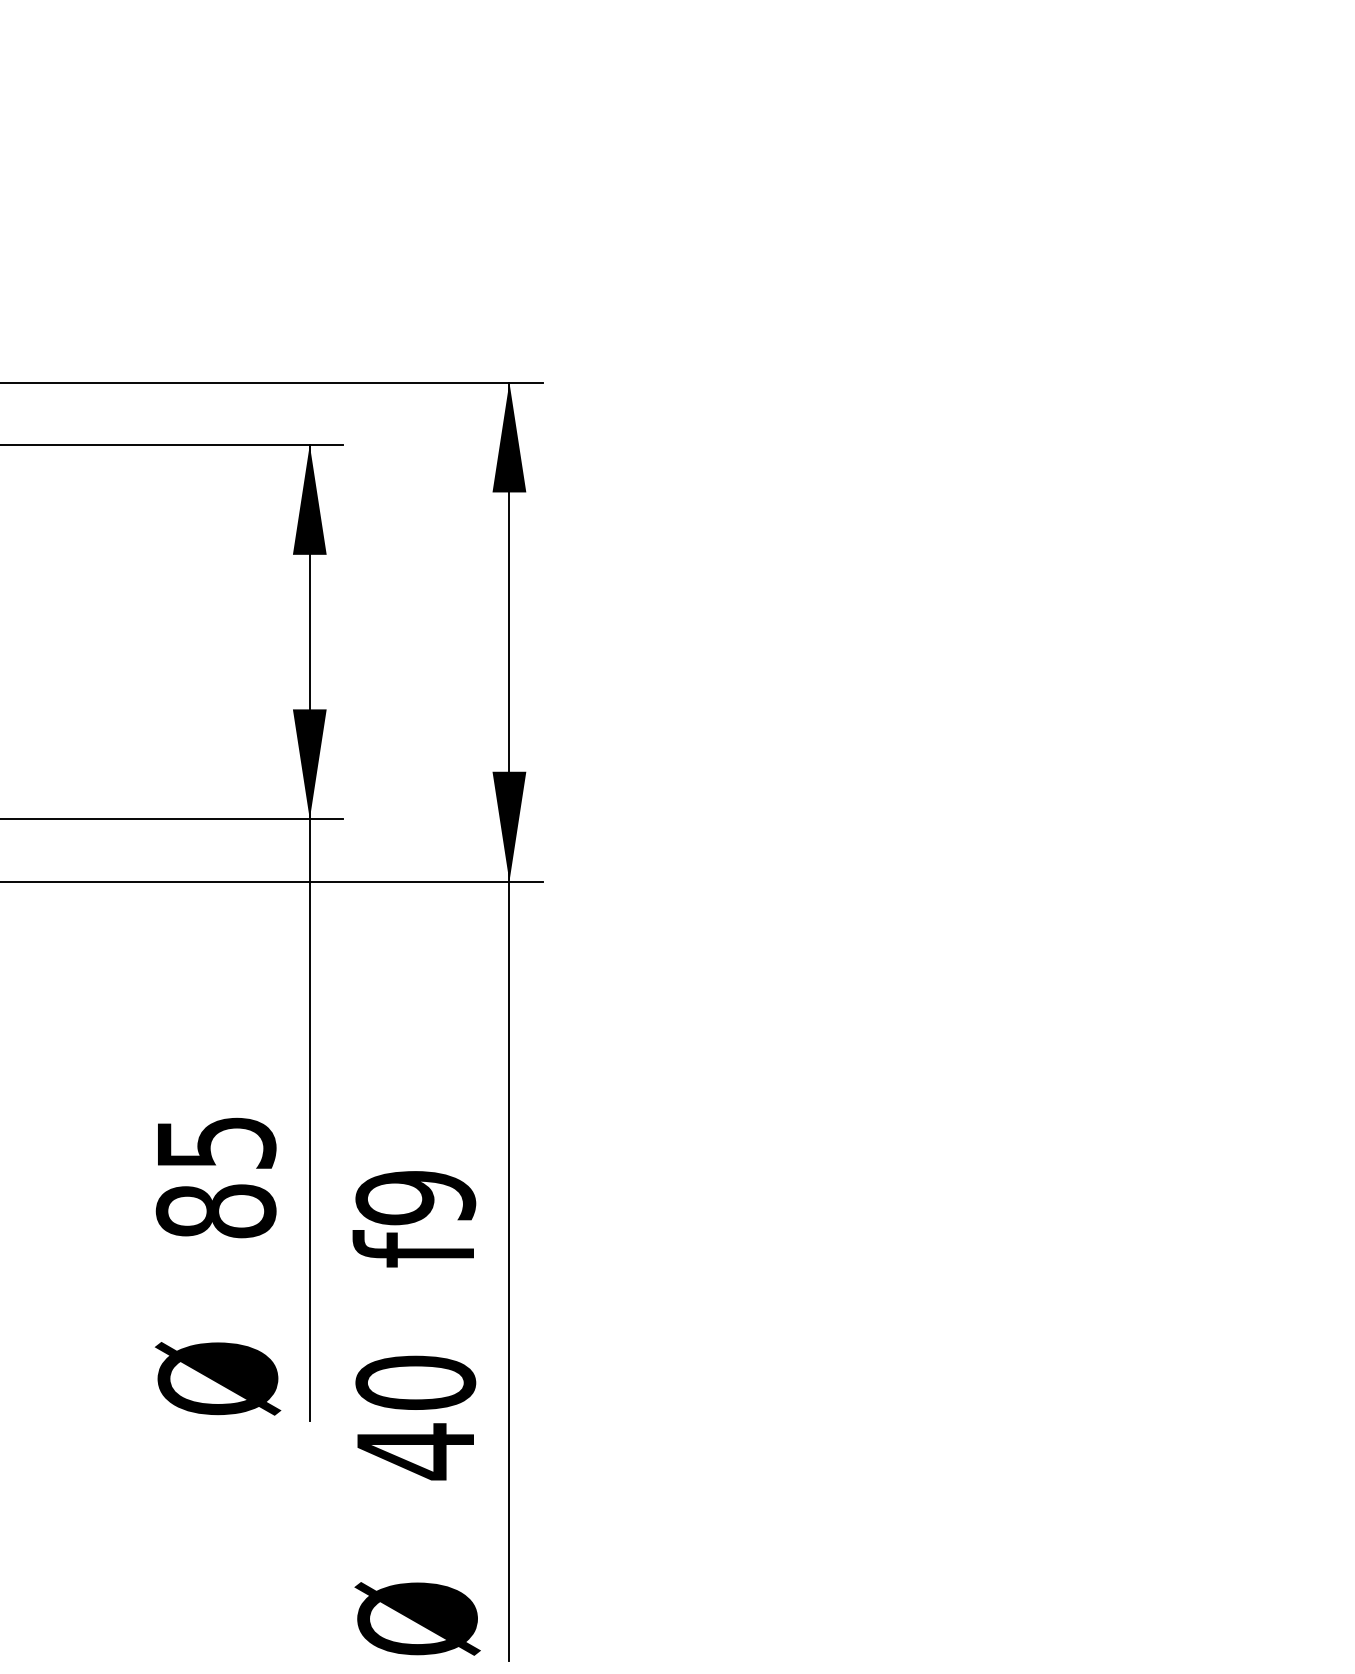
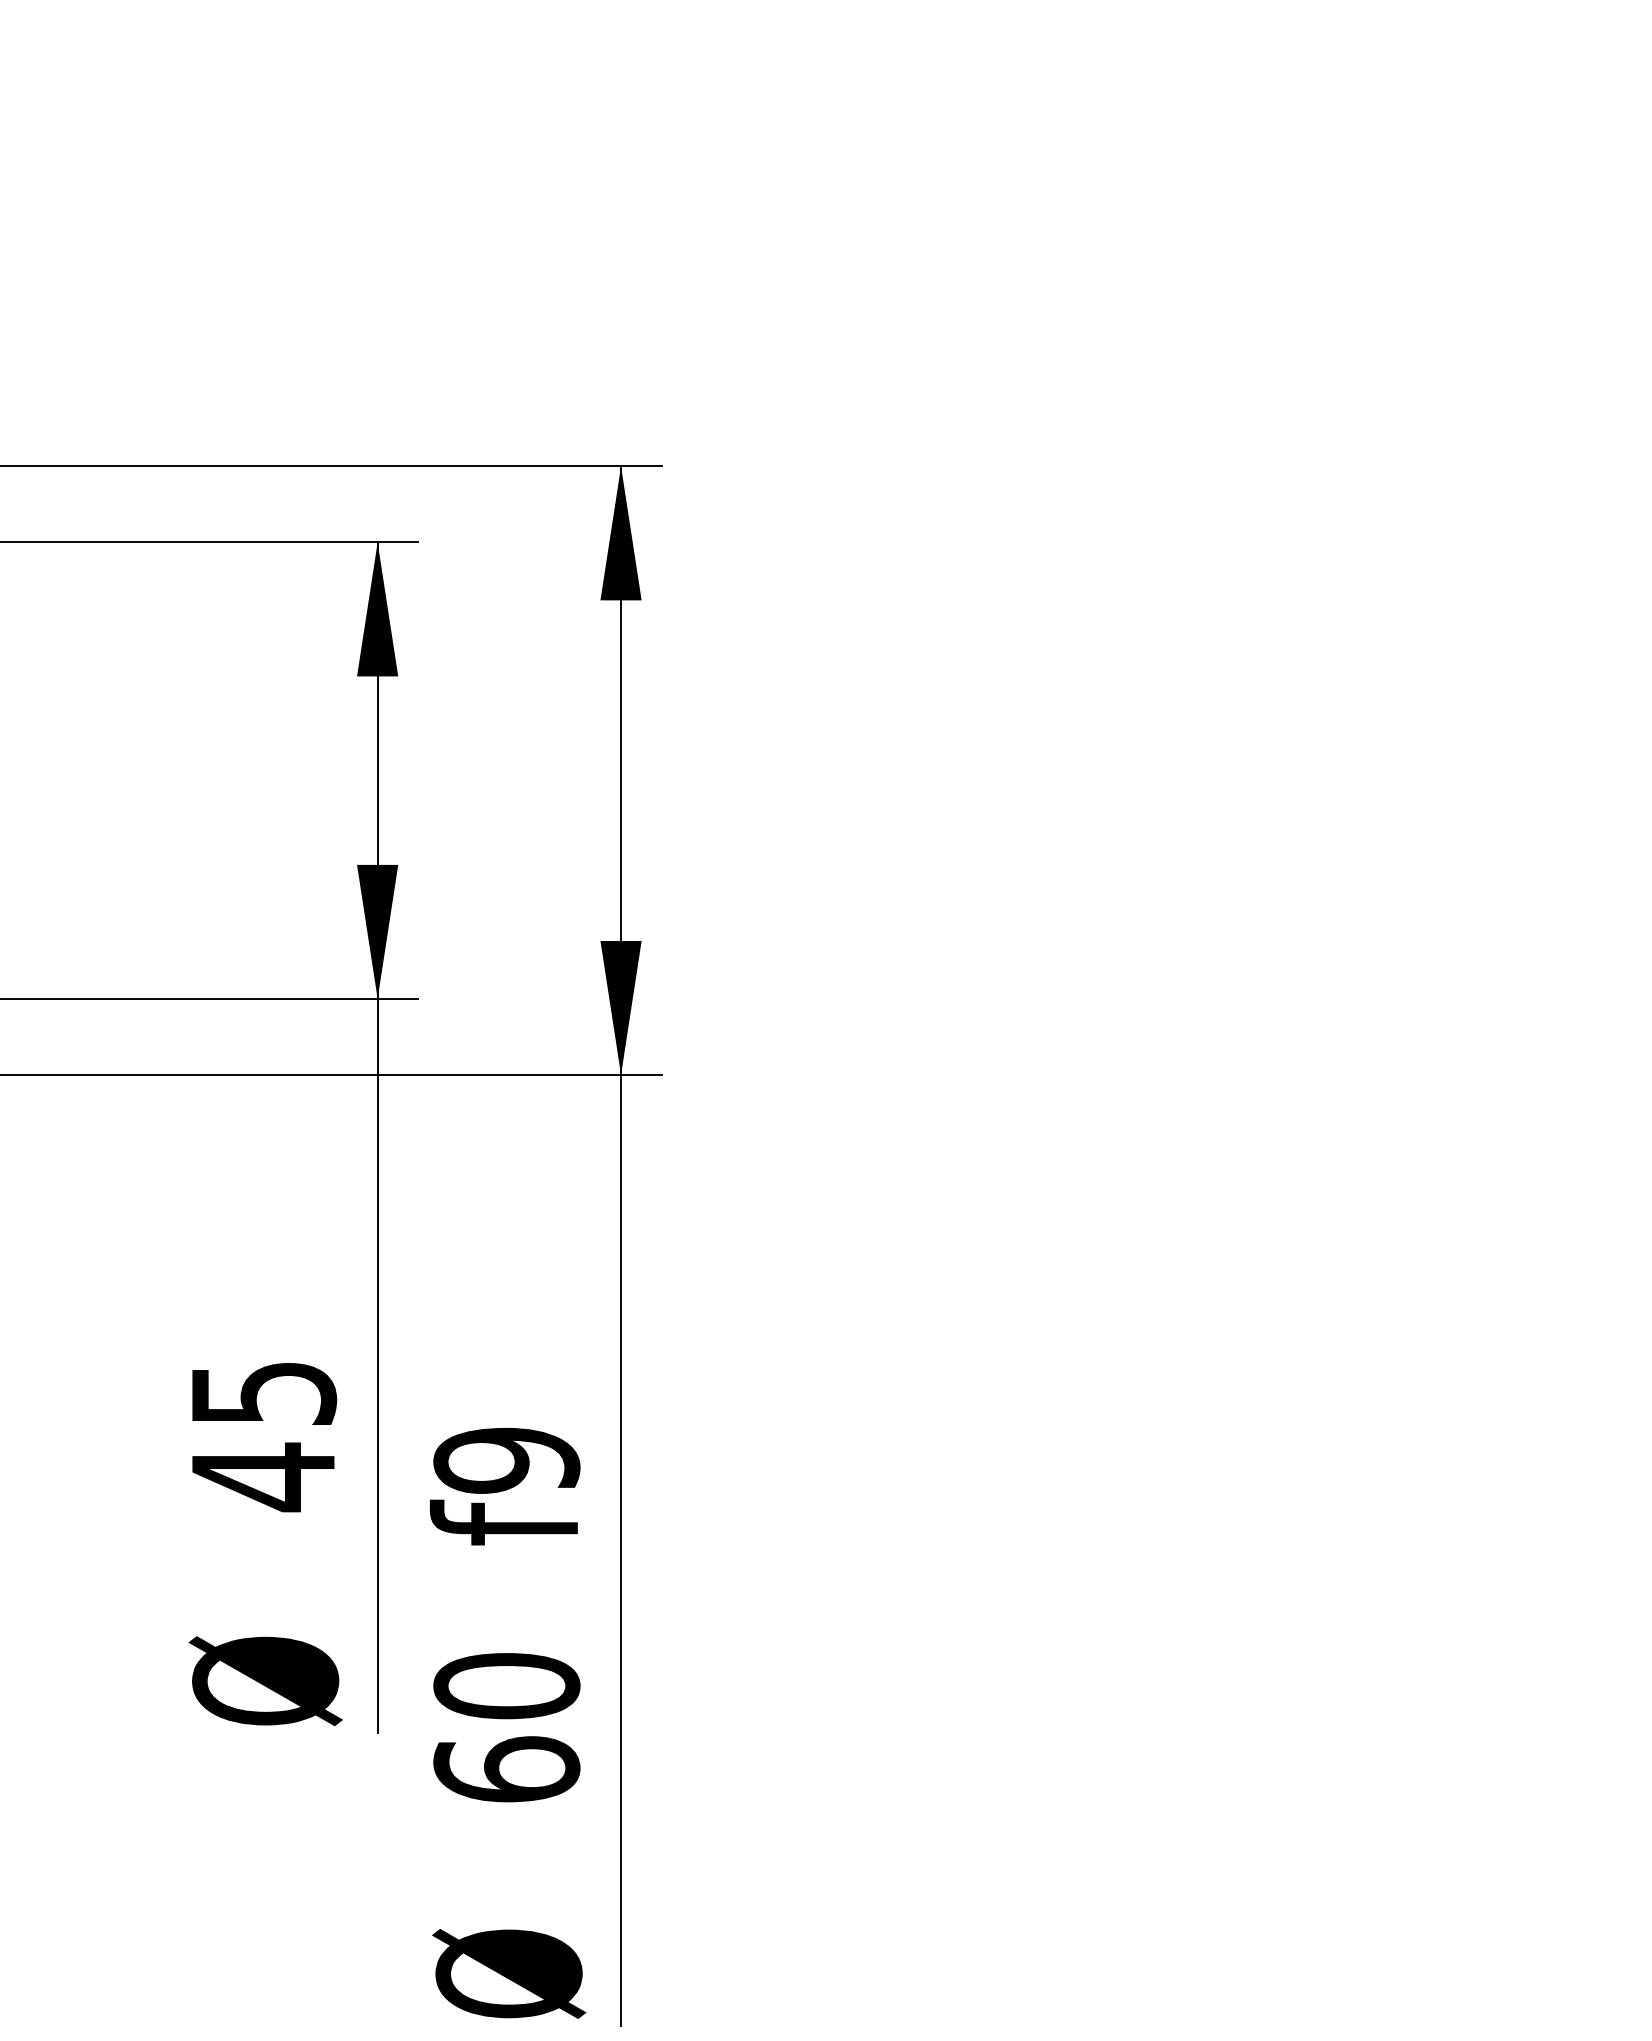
text: (216, 1211) -> (263, 1477), 85 -> 45
text: (415, 1452) -> (506, 1770), 40 -> 60

